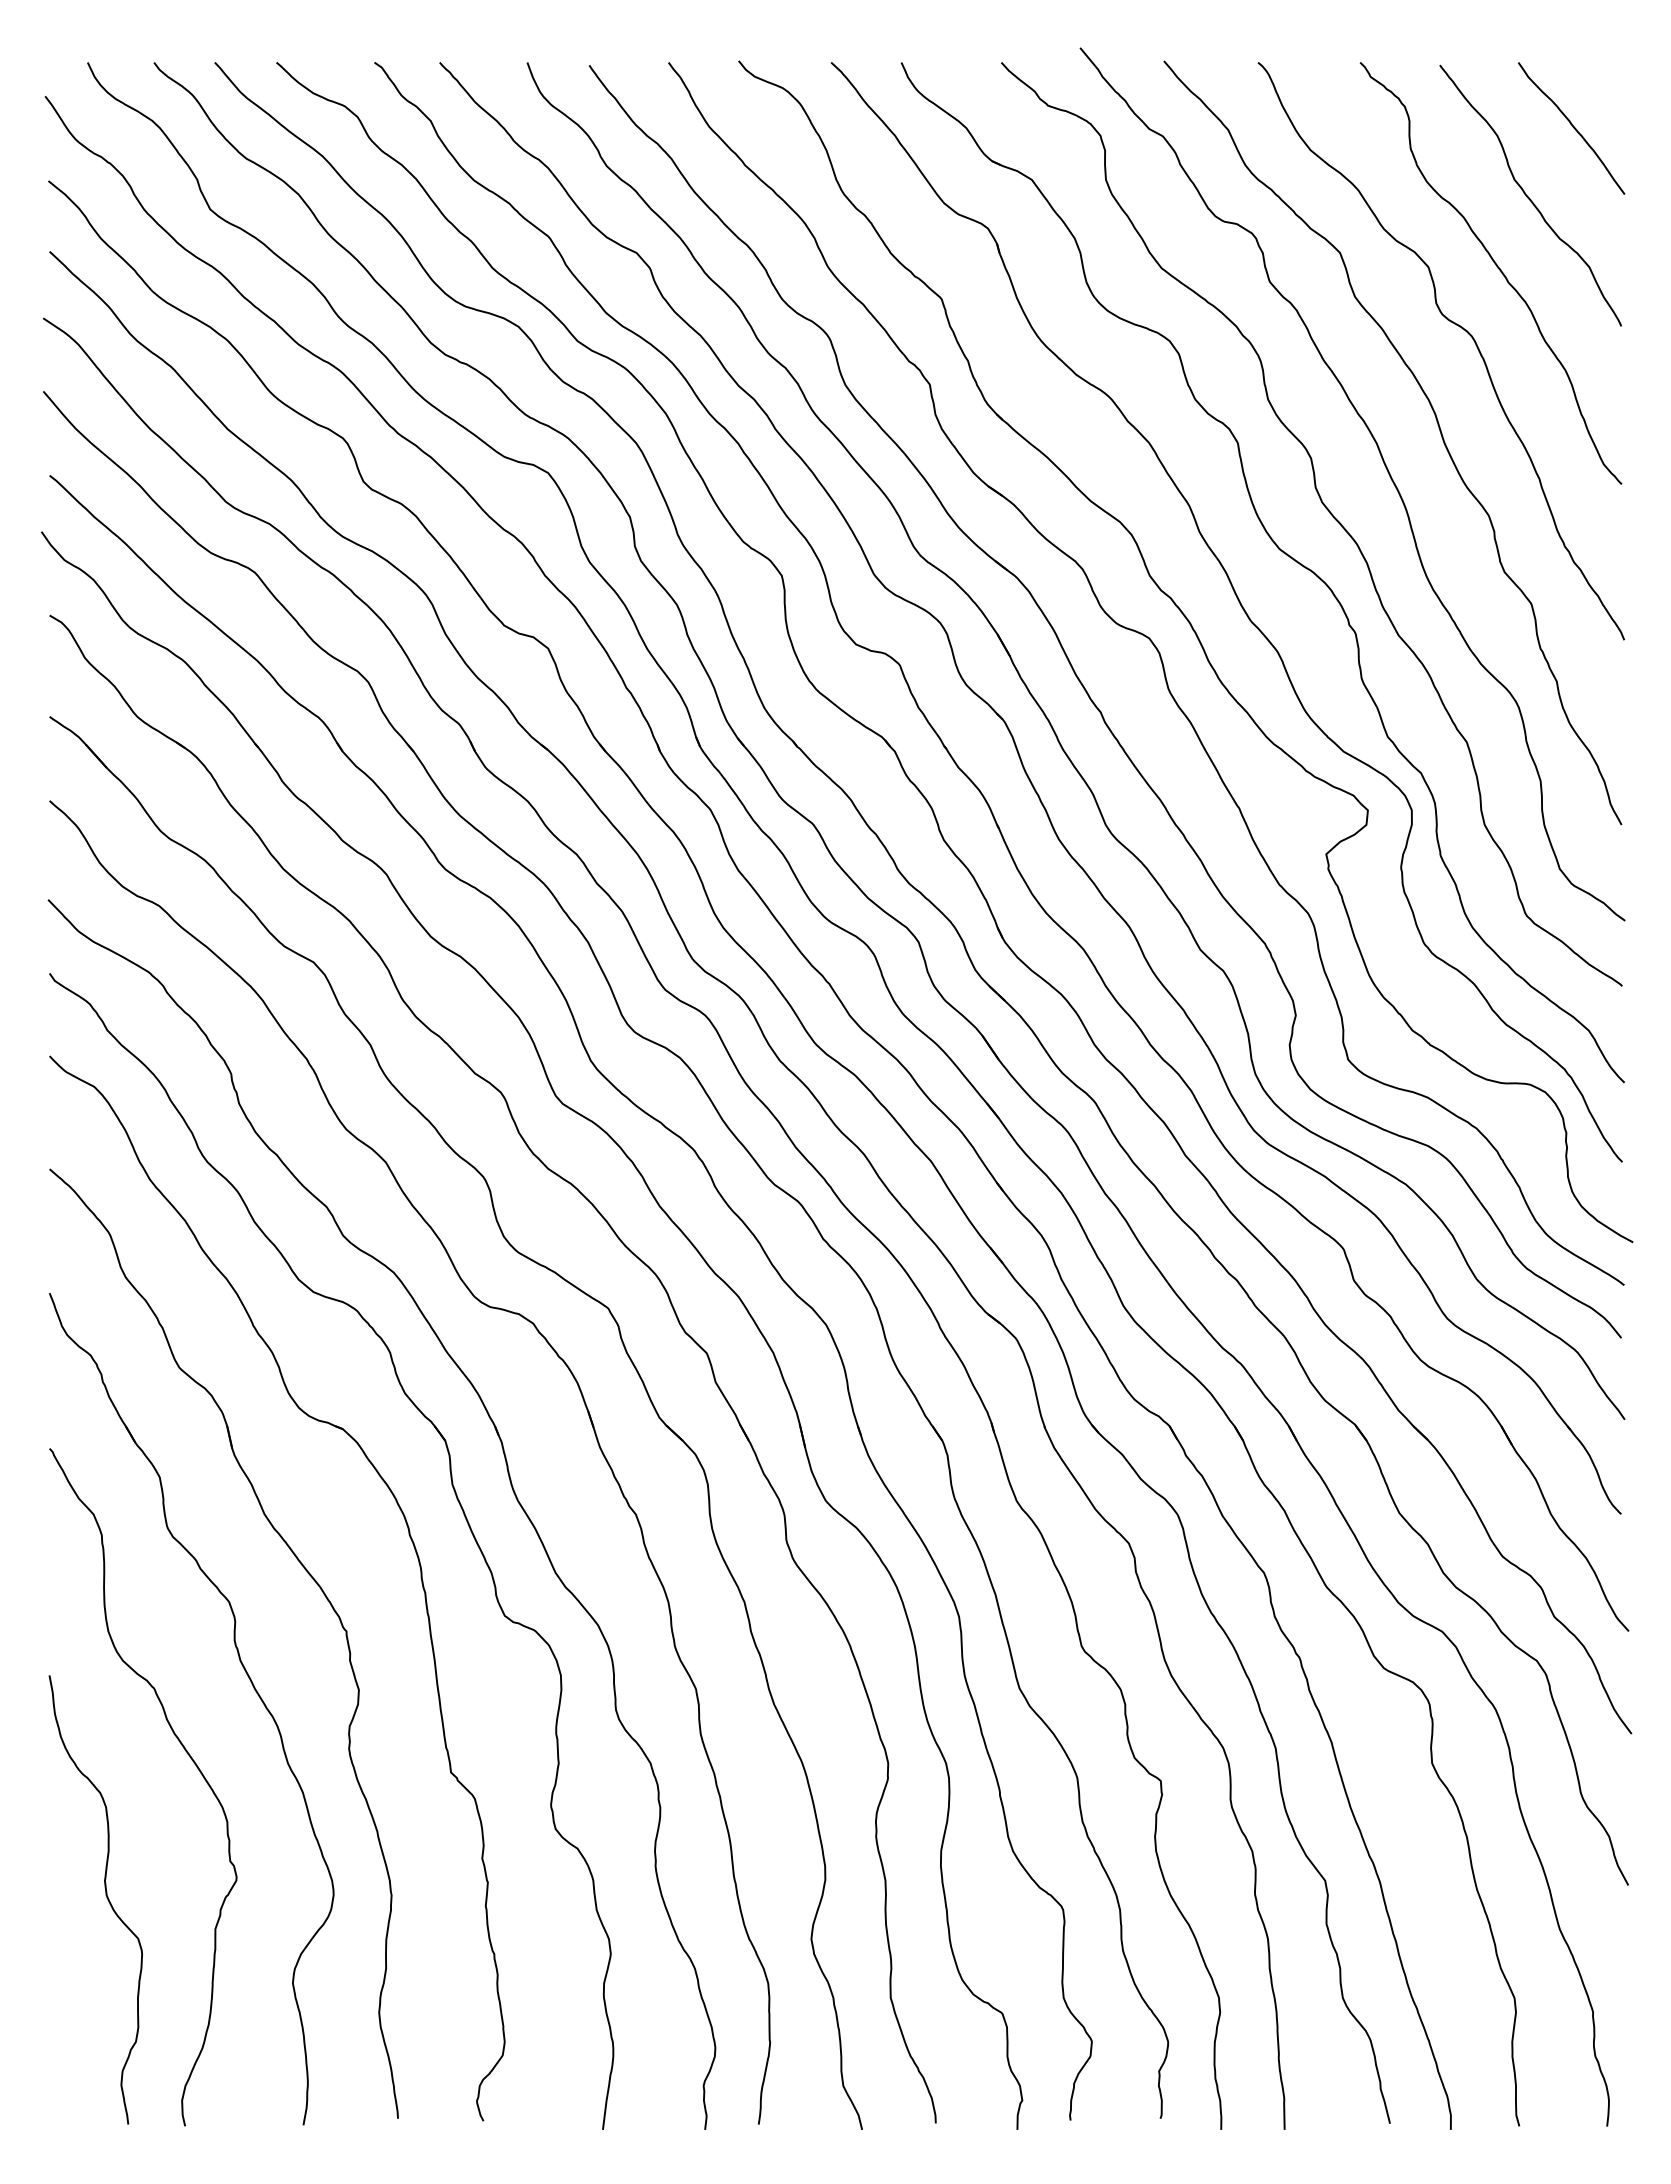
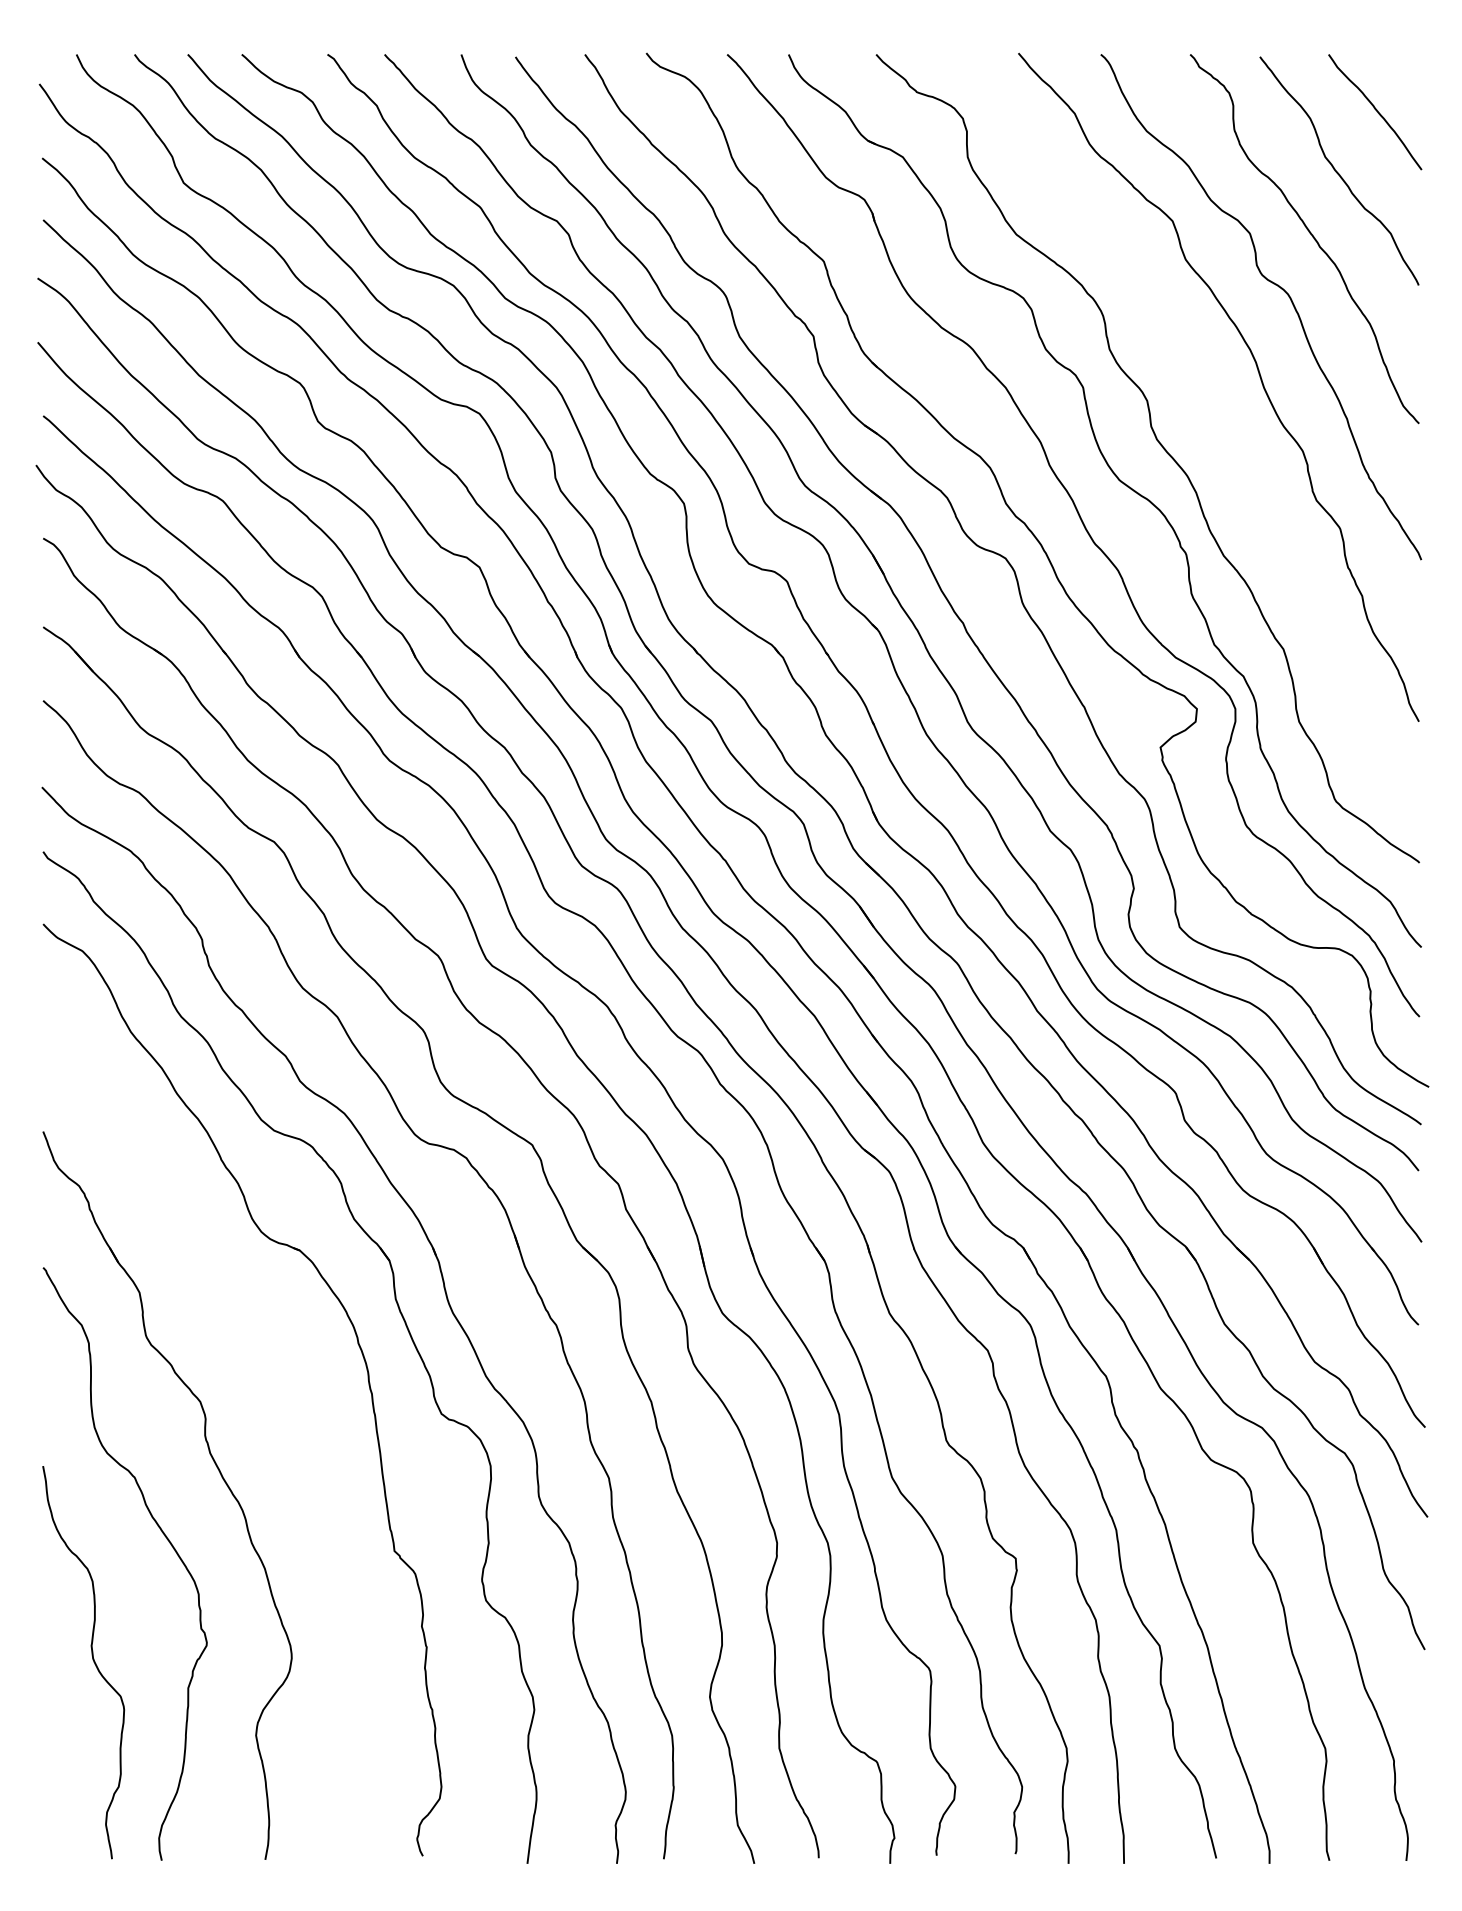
curve: (1386, 470) -> (1213, 411), removed
part: (307, 1573) -> (268, 1376), removed

